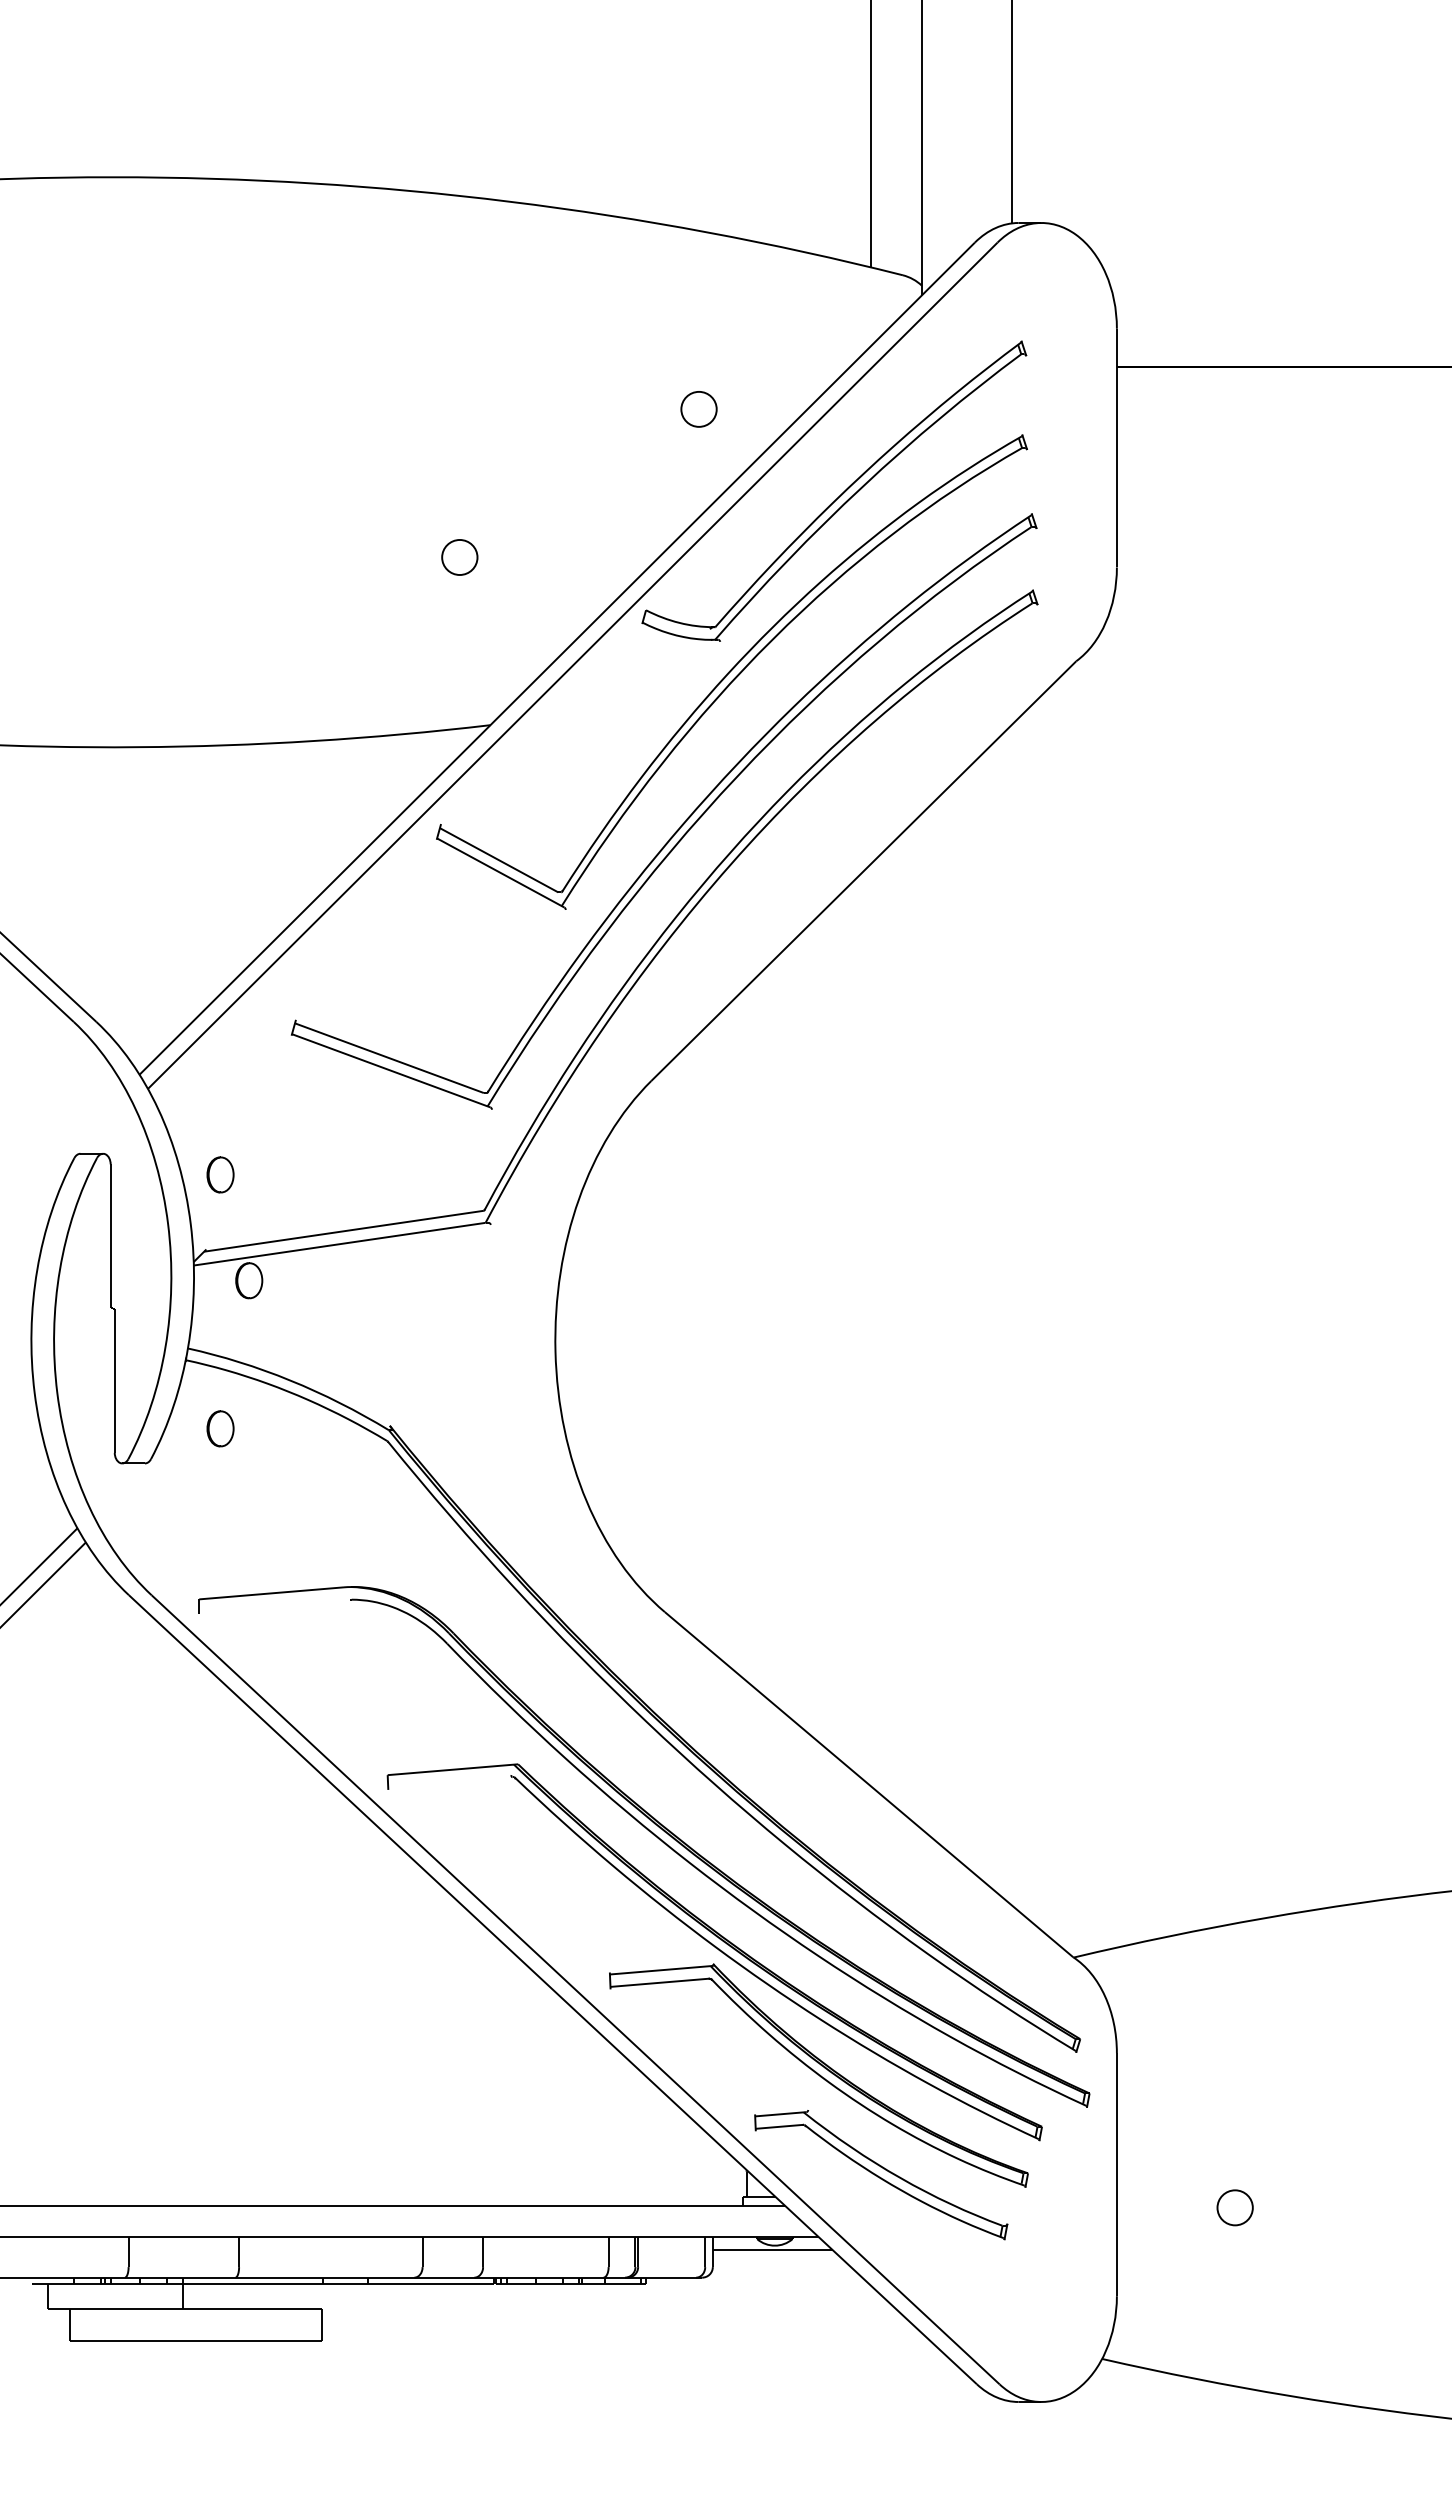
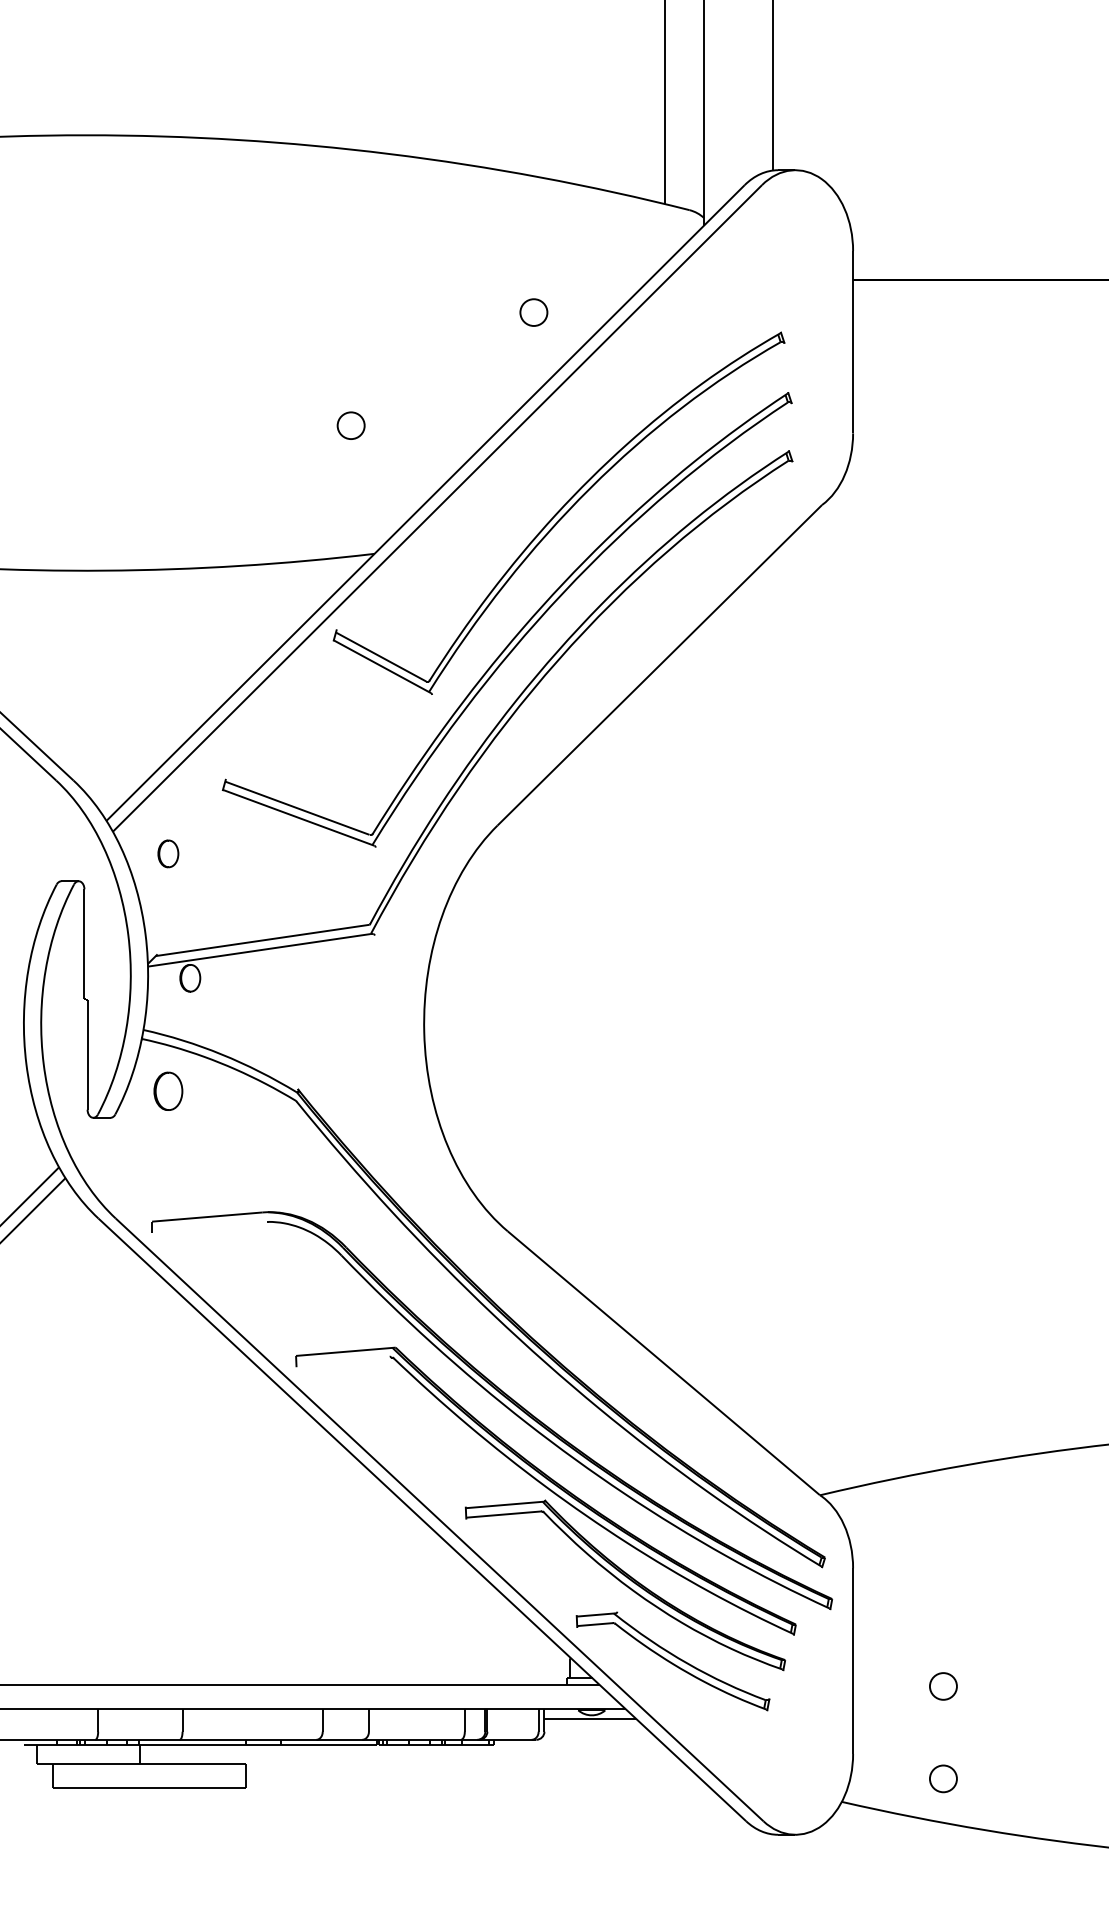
part: (839, 495) -> (641, 378), removed
part: (220, 1174) -> (168, 853), moved
part: (220, 1428) -> (168, 1091), size x1.4
curve: (1223, 2317) -> (934, 1770), added

